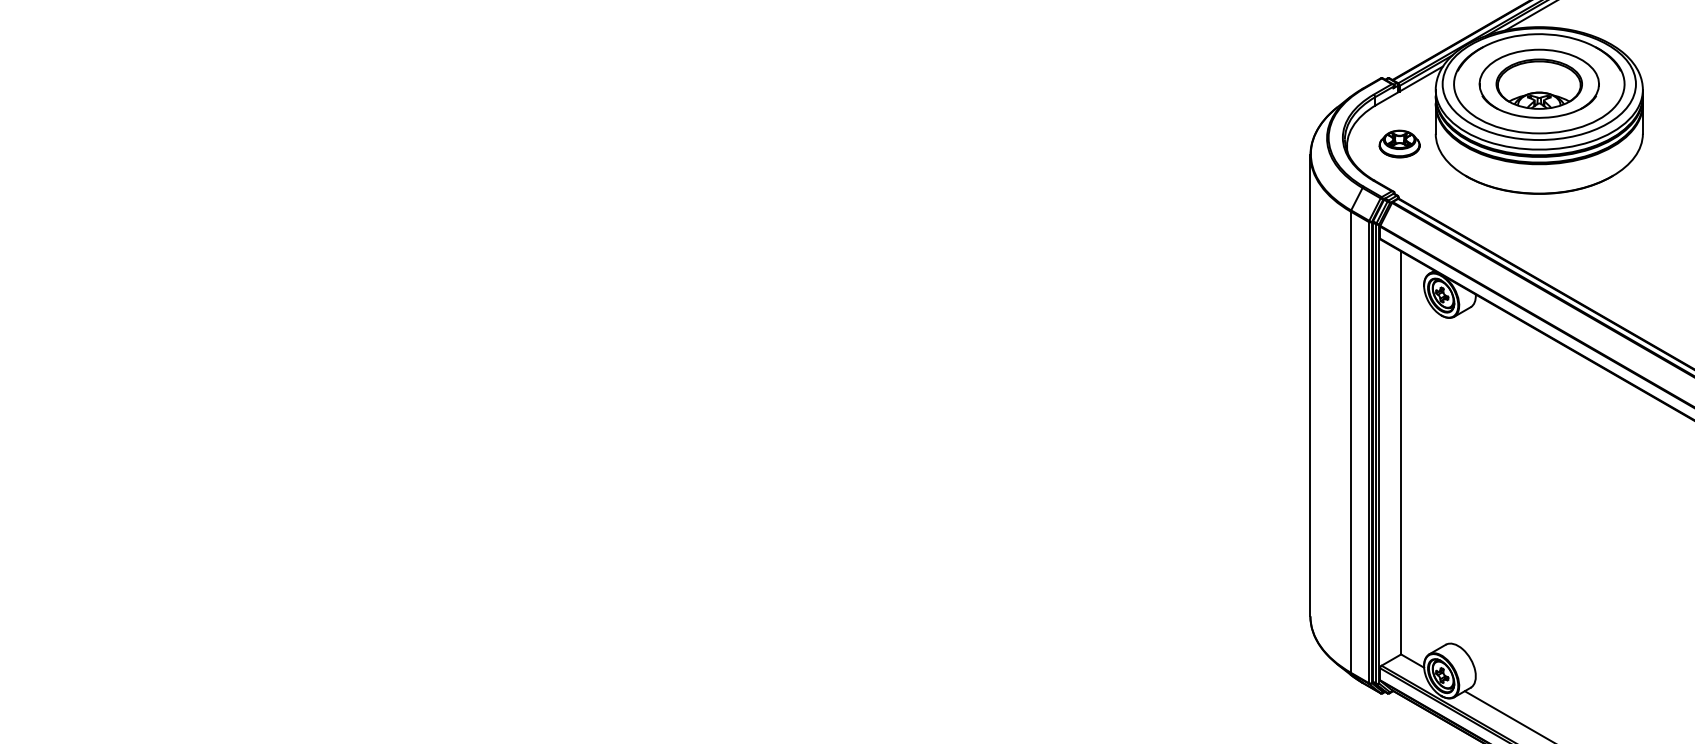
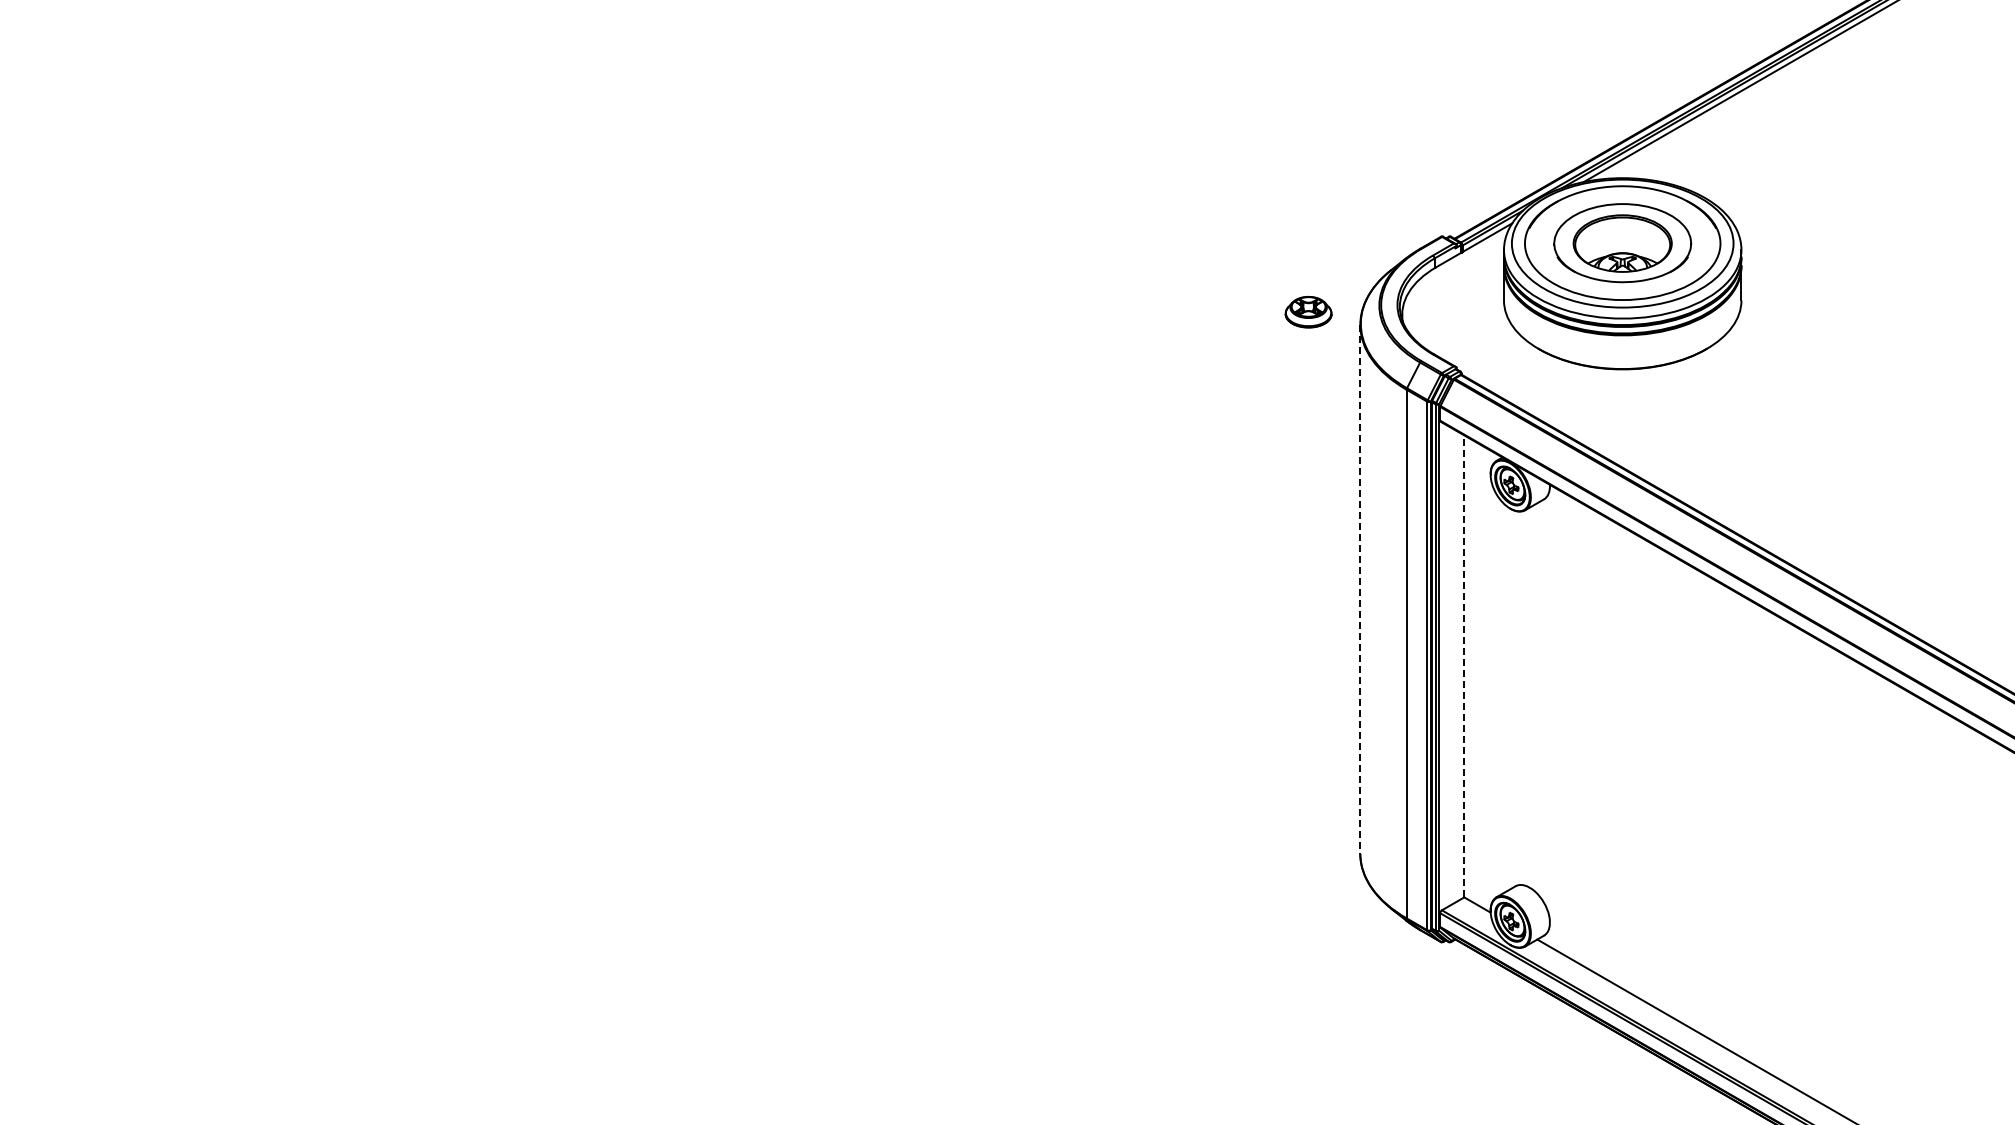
part: (1399, 144) -> (1308, 312), moved
line: (1310, 385) -> (1360, 589), solid -> dashed
line: (1401, 453) -> (1464, 666), solid -> dashed

